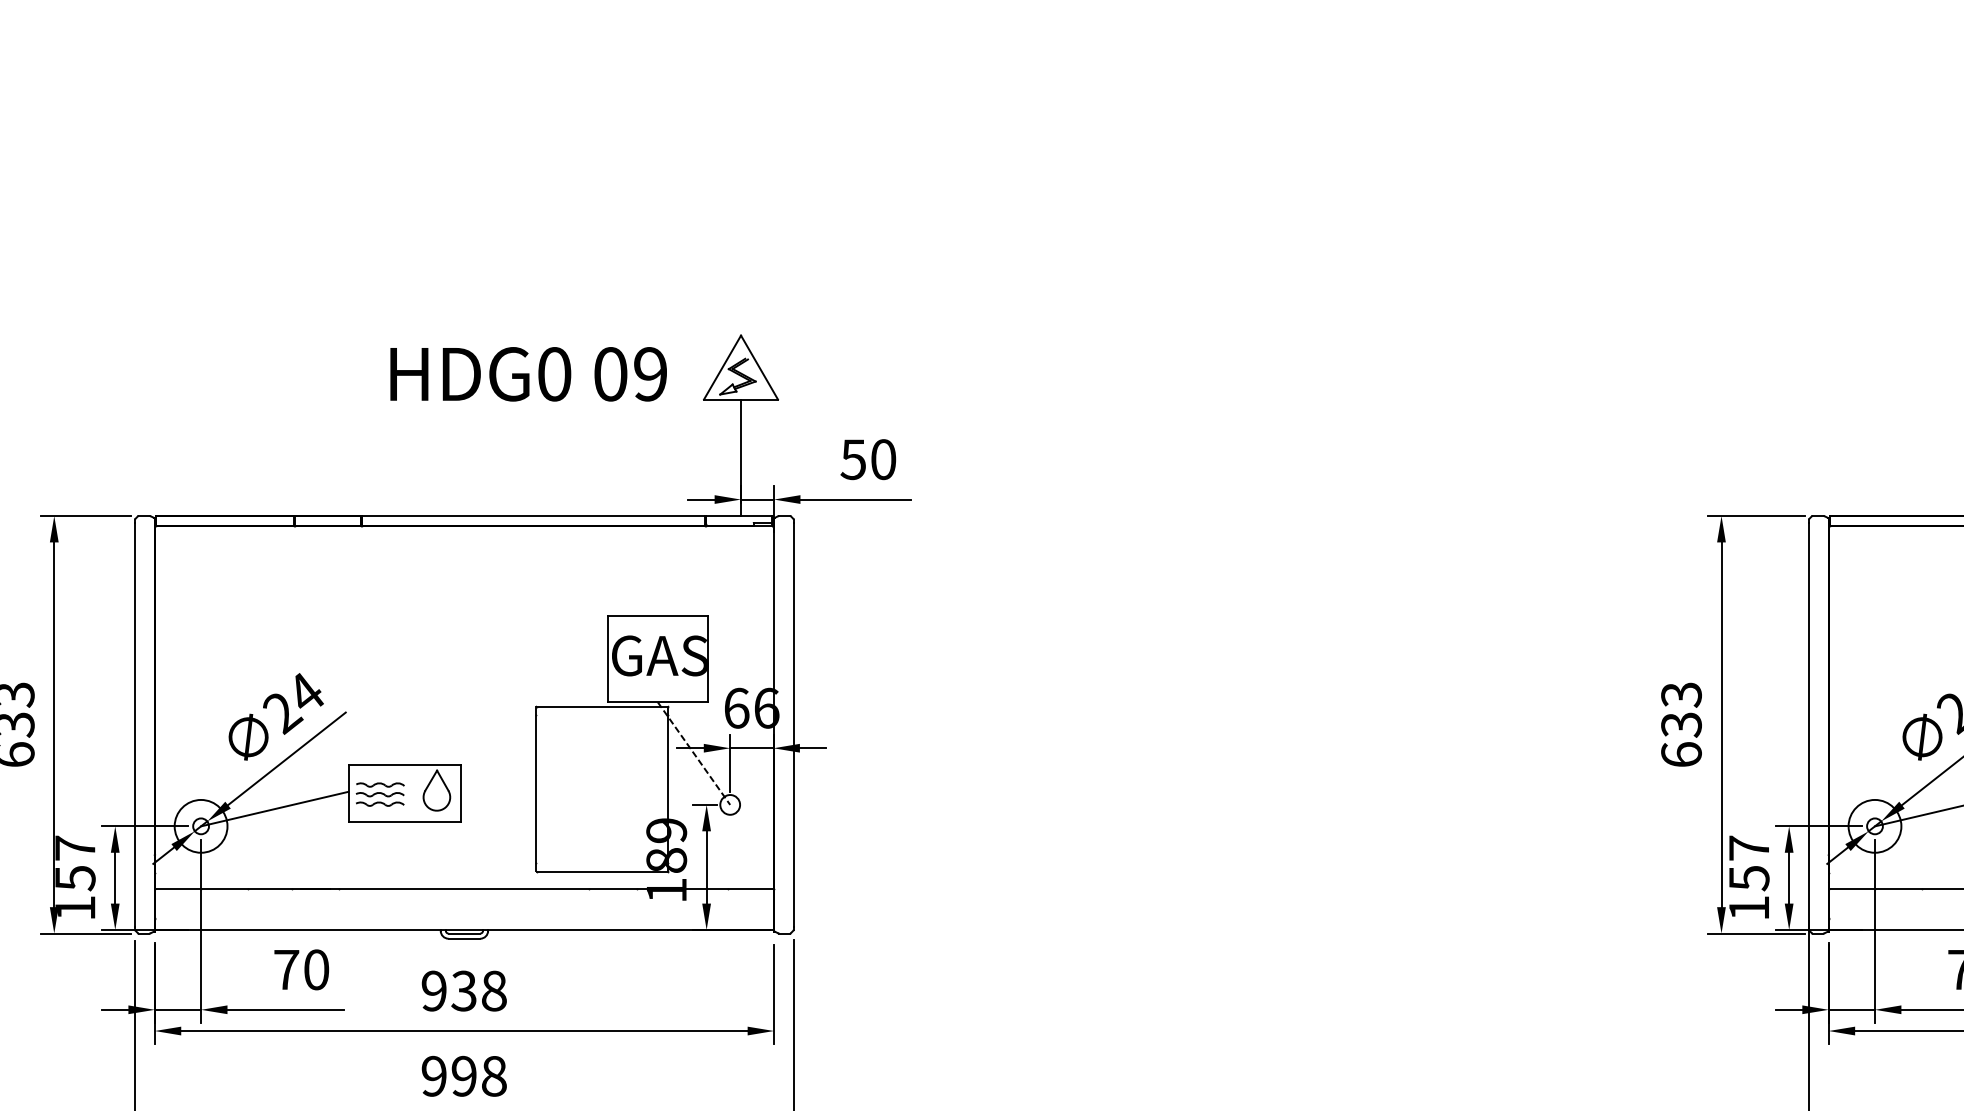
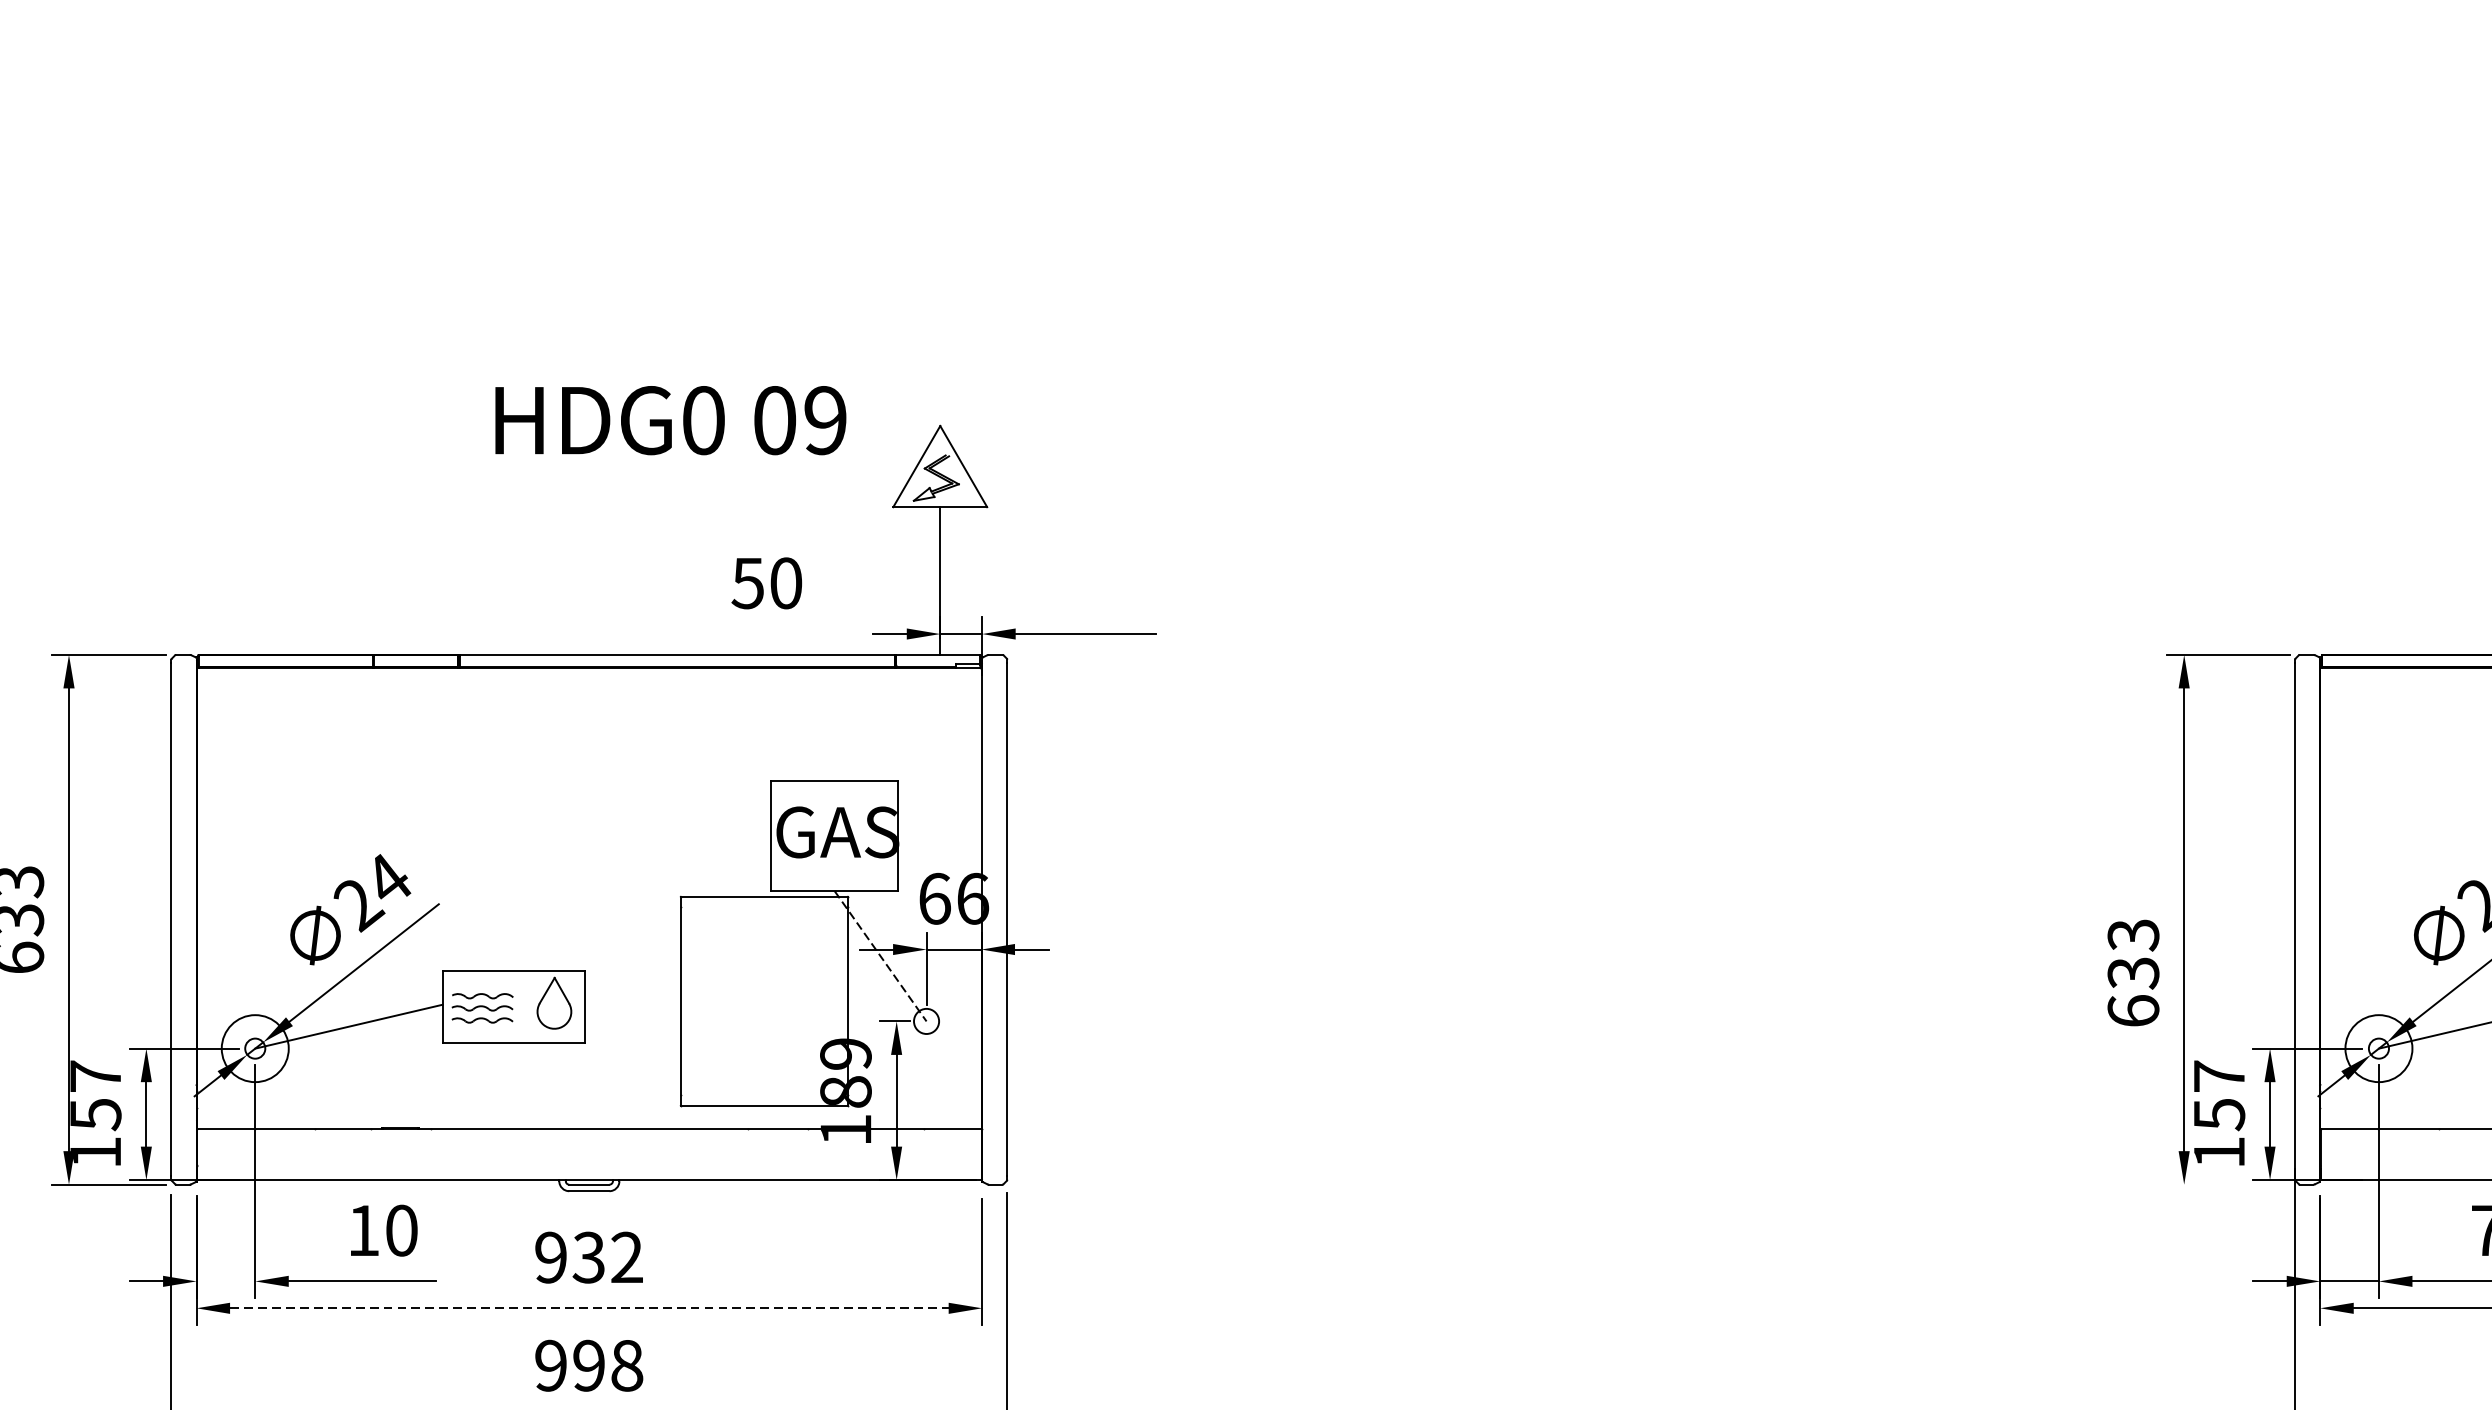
text: (528, 374) -> (670, 420), moved
text: (868, 459) -> (767, 583), moved
text: (1681, 724) -> (2133, 972), moved
line: (1756, 933) -> (2228, 1184), removed
text: (286, 969) -> (363, 1230), 70 -> 10
text: (493, 990) -> (626, 1256), 938 -> 932
line: (177, 1009) -> (225, 1280), removed
line: (464, 1031) -> (589, 1308), solid -> dashed

